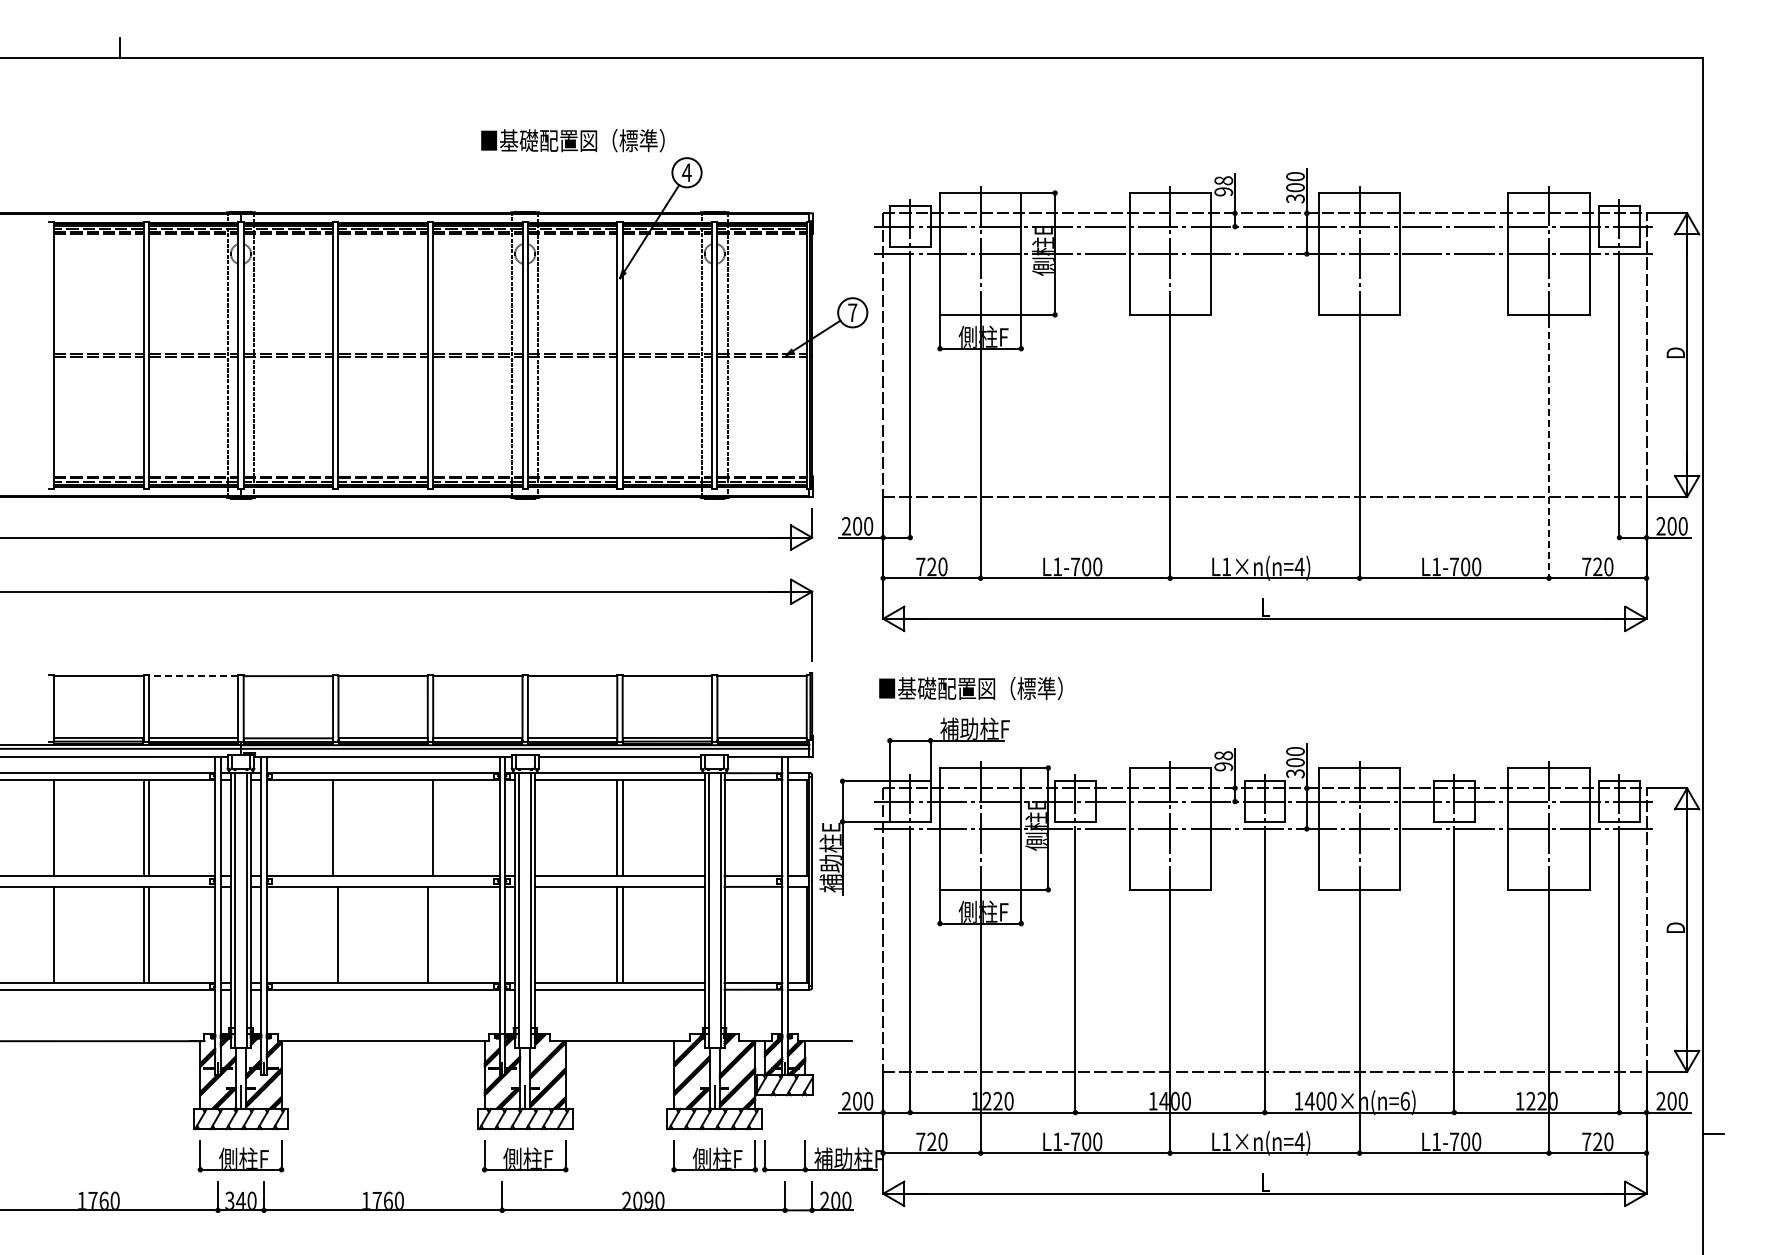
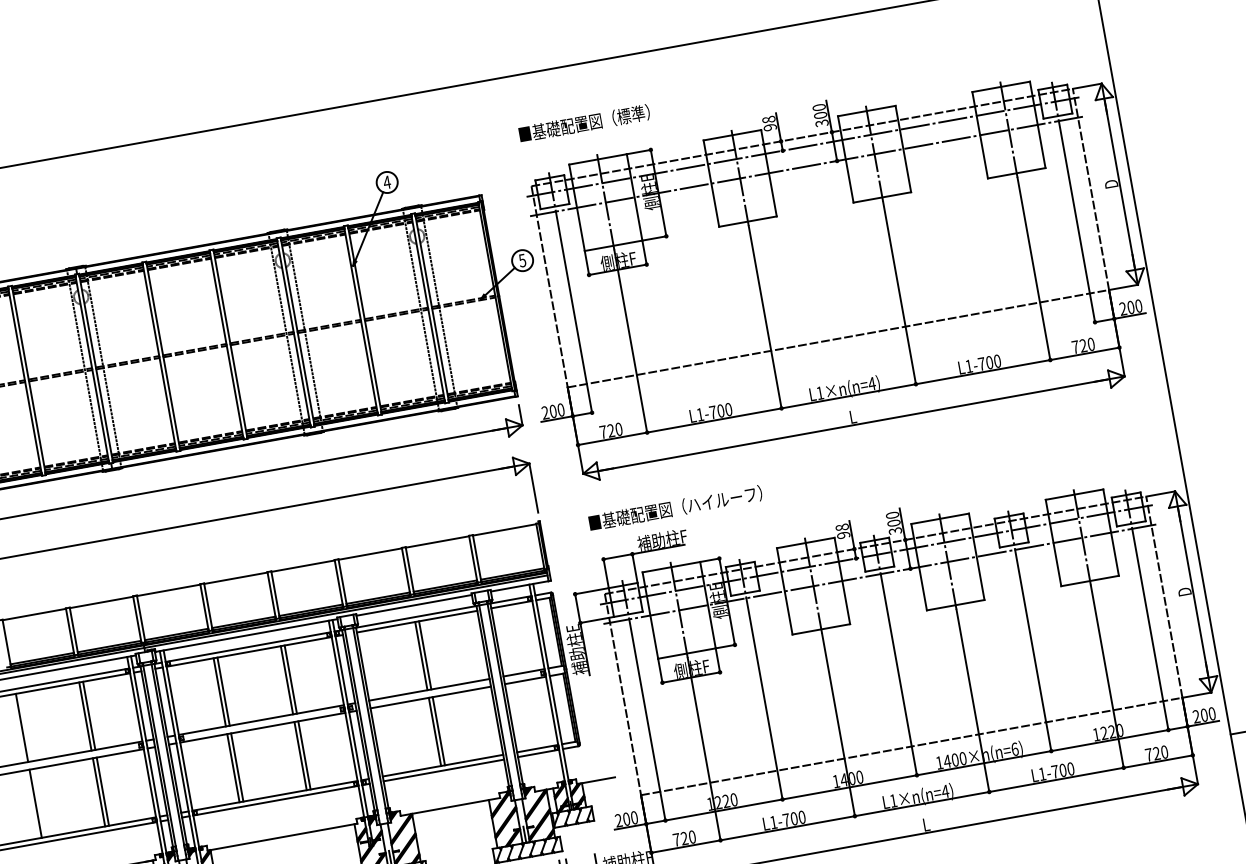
text: (572, 140) -> (584, 123), moved
text: (852, 312) -> (522, 260), 7 -> 5
line: (1549, 449) -> (1034, 268), dashed -> solid
line: (193, 676) -> (101, 602), dashed -> solid
text: (1069, 688) -> (724, 499), ■基礎配置図（標準） -> ■基礎配置図（ハイルーフ）
line: (338, 827) -> (223, 691), added
line: (427, 827) -> (286, 679), added
line: (333, 934) -> (233, 767), added
line: (433, 934) -> (304, 755), added

